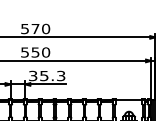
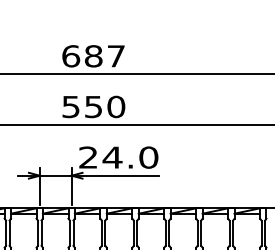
text: (35, 28) -> (93, 55), 570 -> 687
text: (47, 75) -> (119, 156), 35.3 -> 24.0

